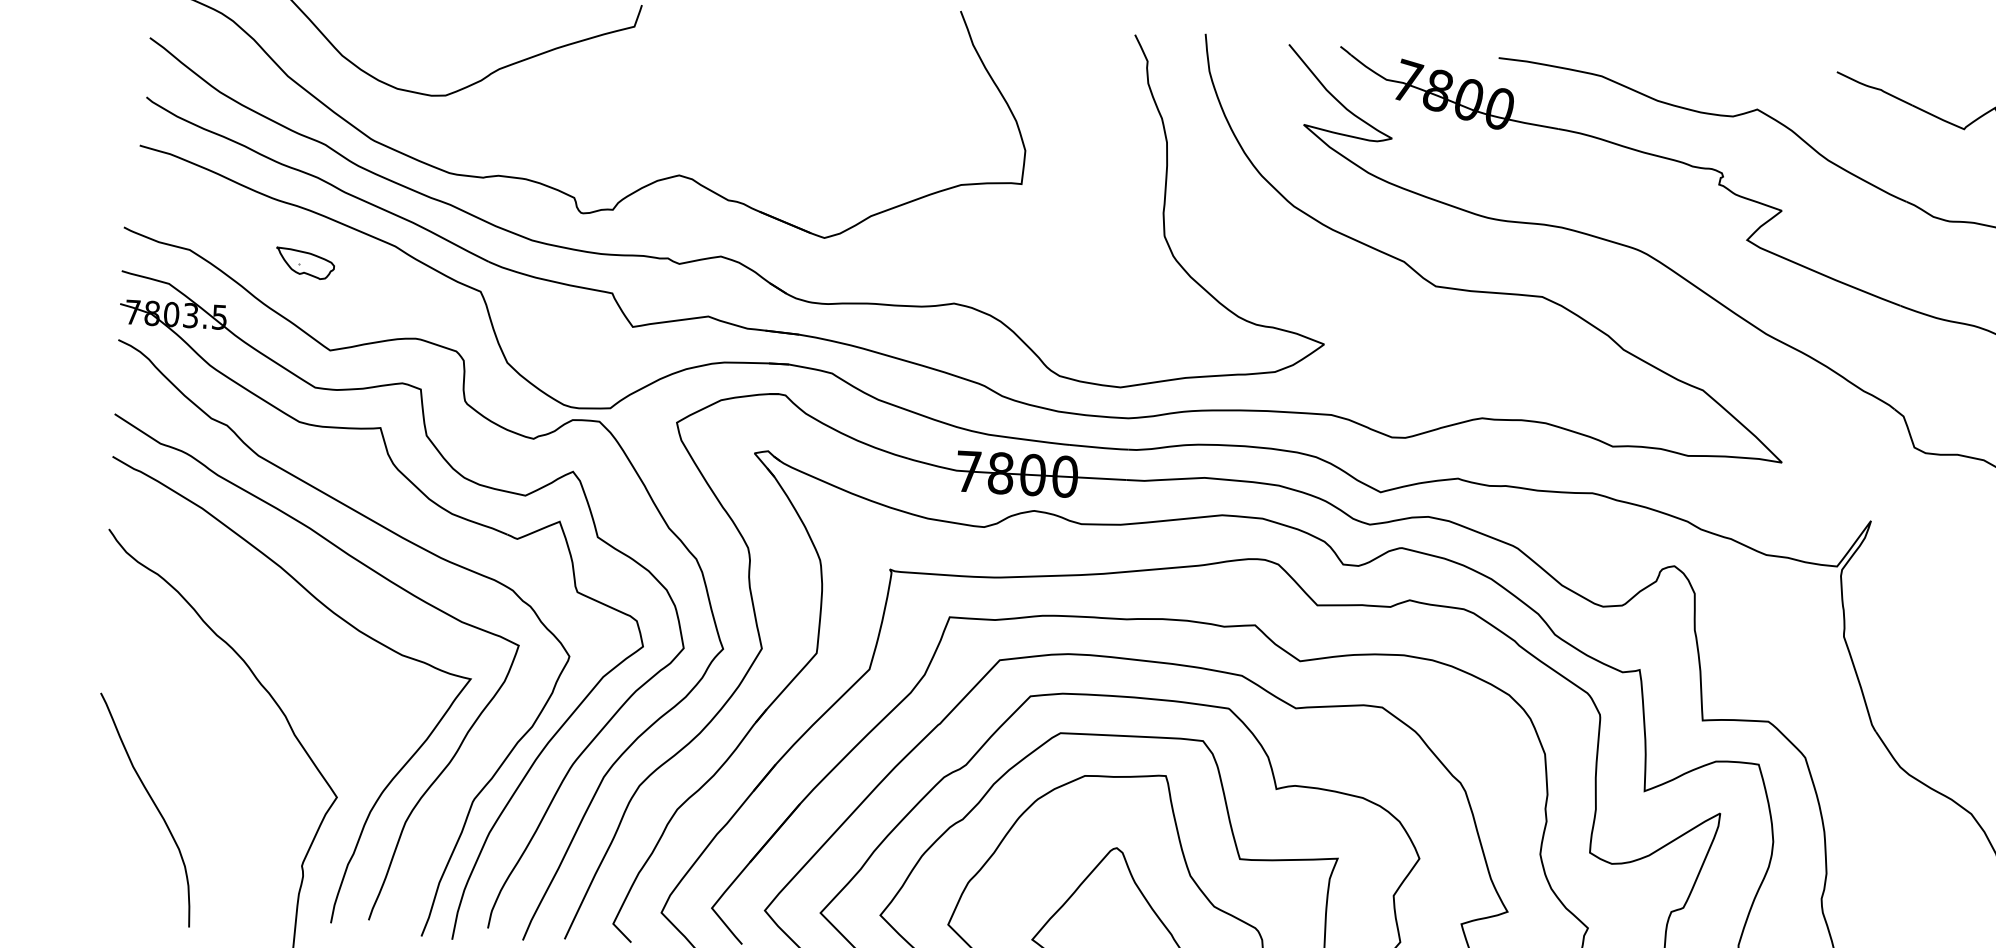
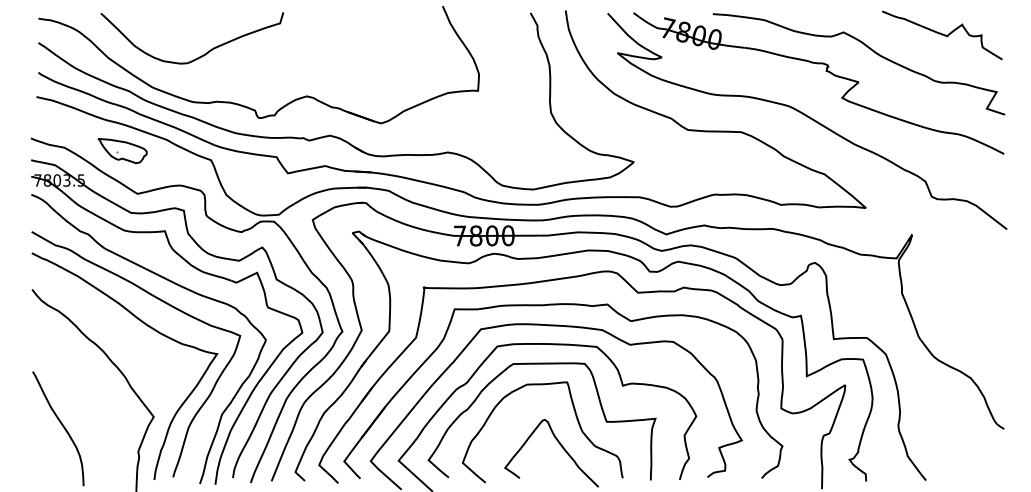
part: (305, 264) -> (122, 151), size x1.67

